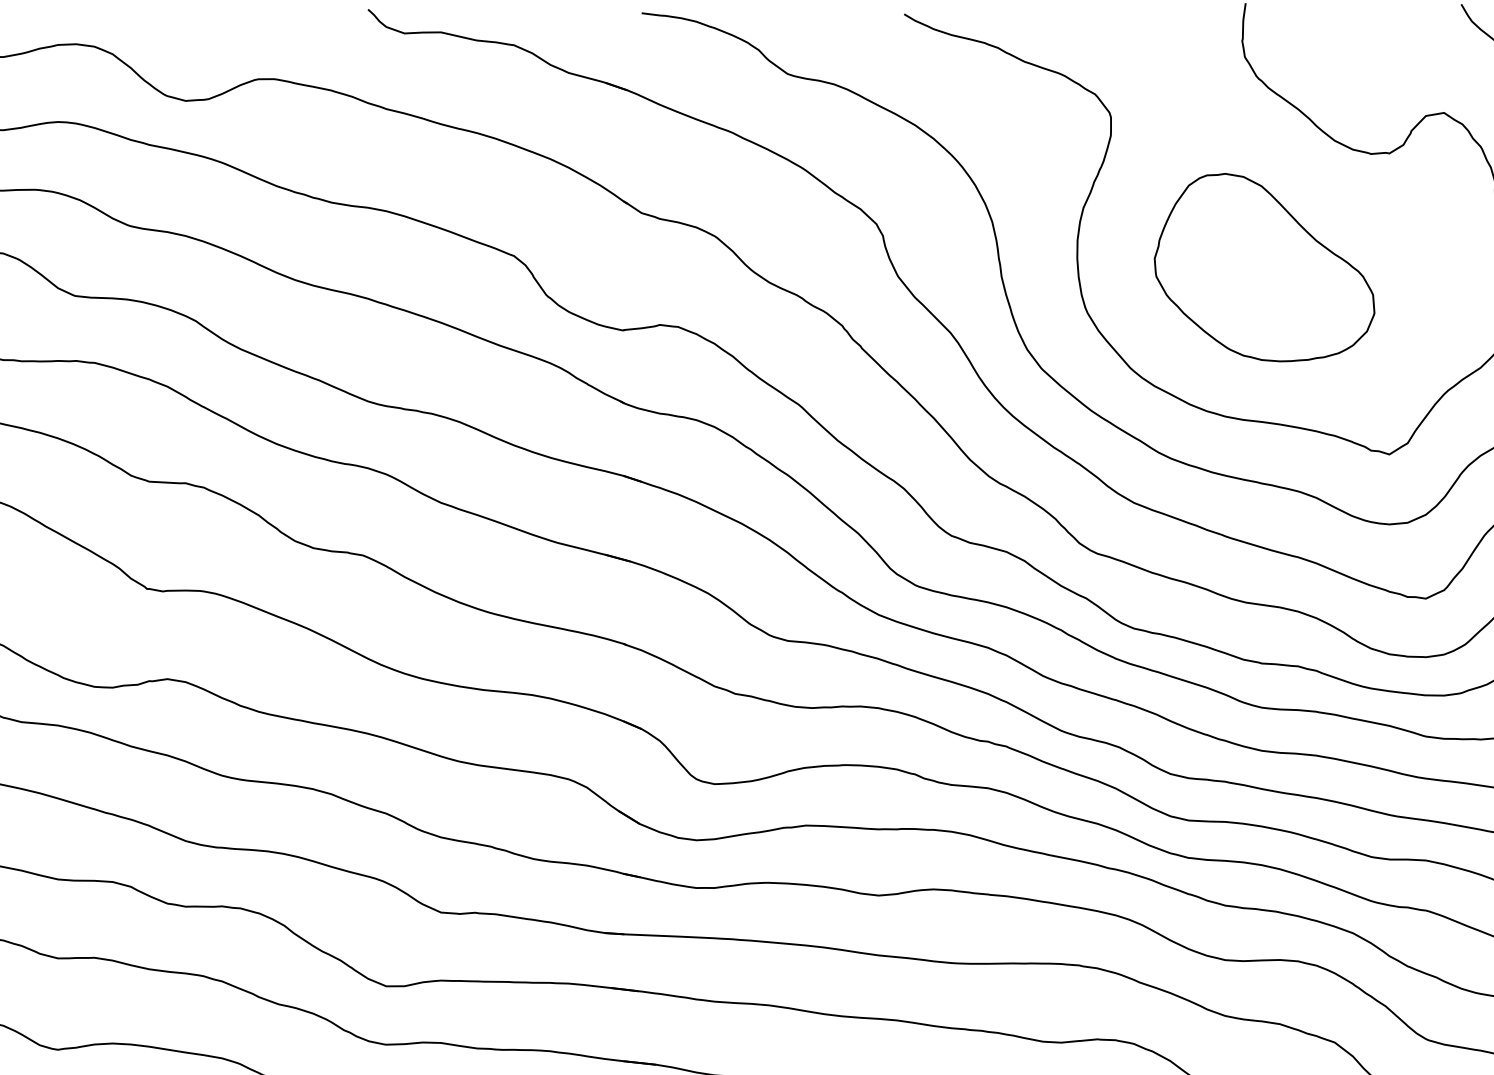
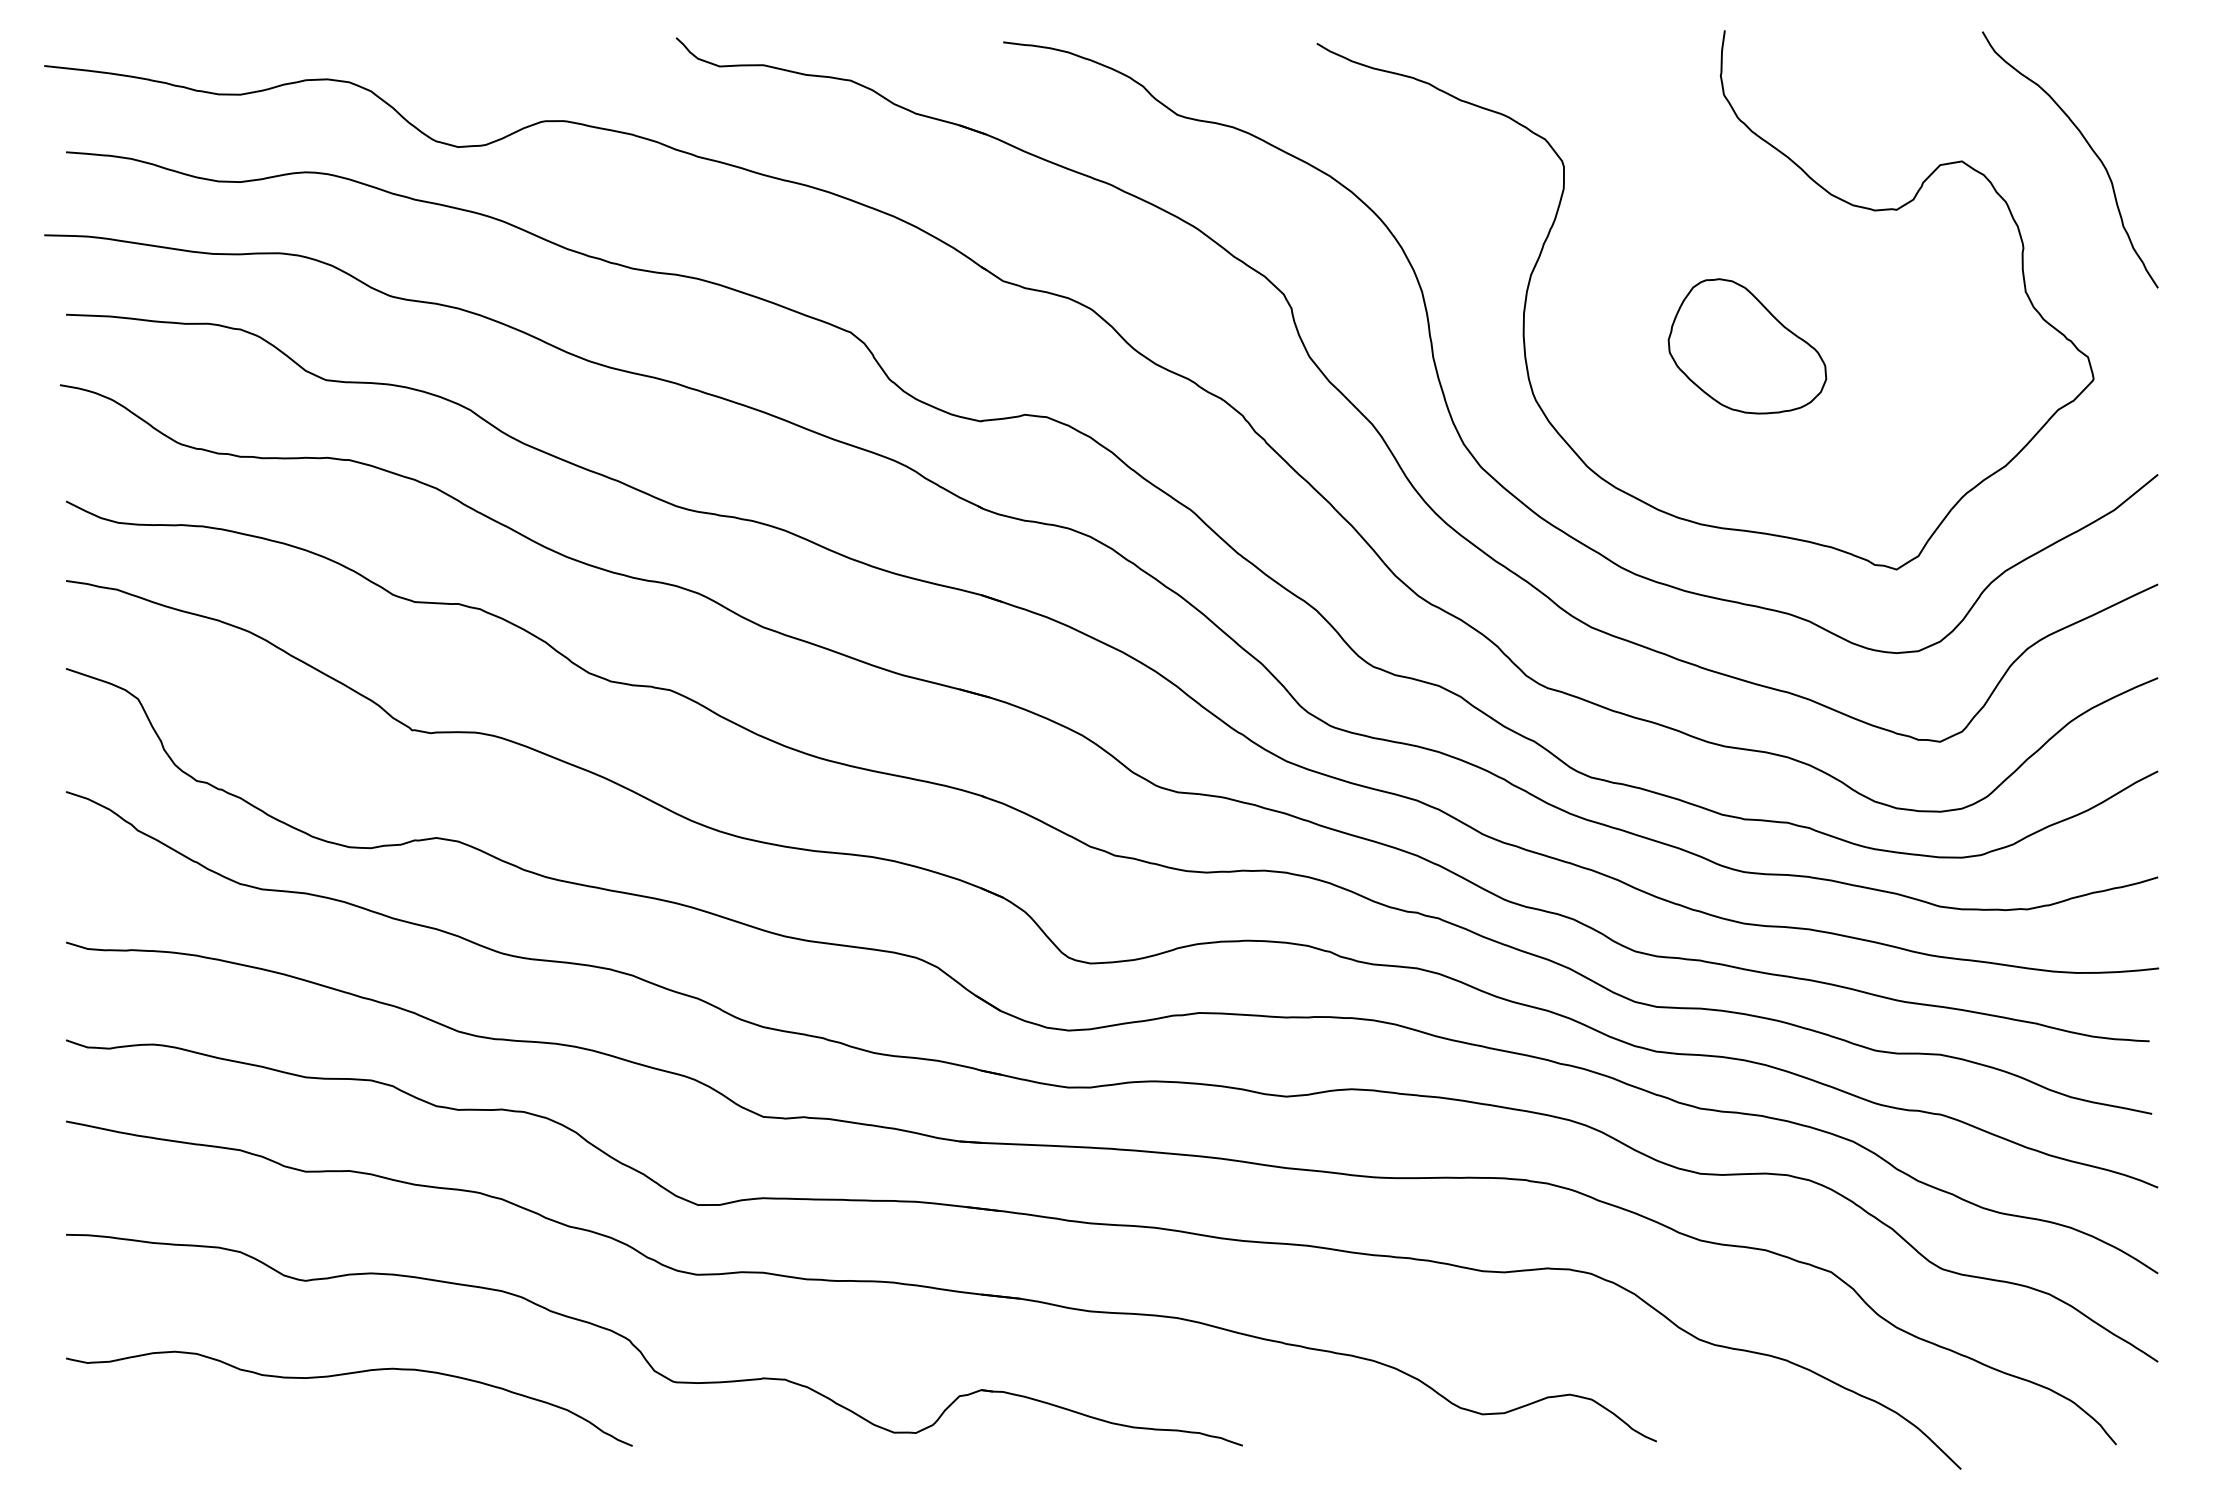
part: (1264, 267) -> (1747, 346), size x0.6

